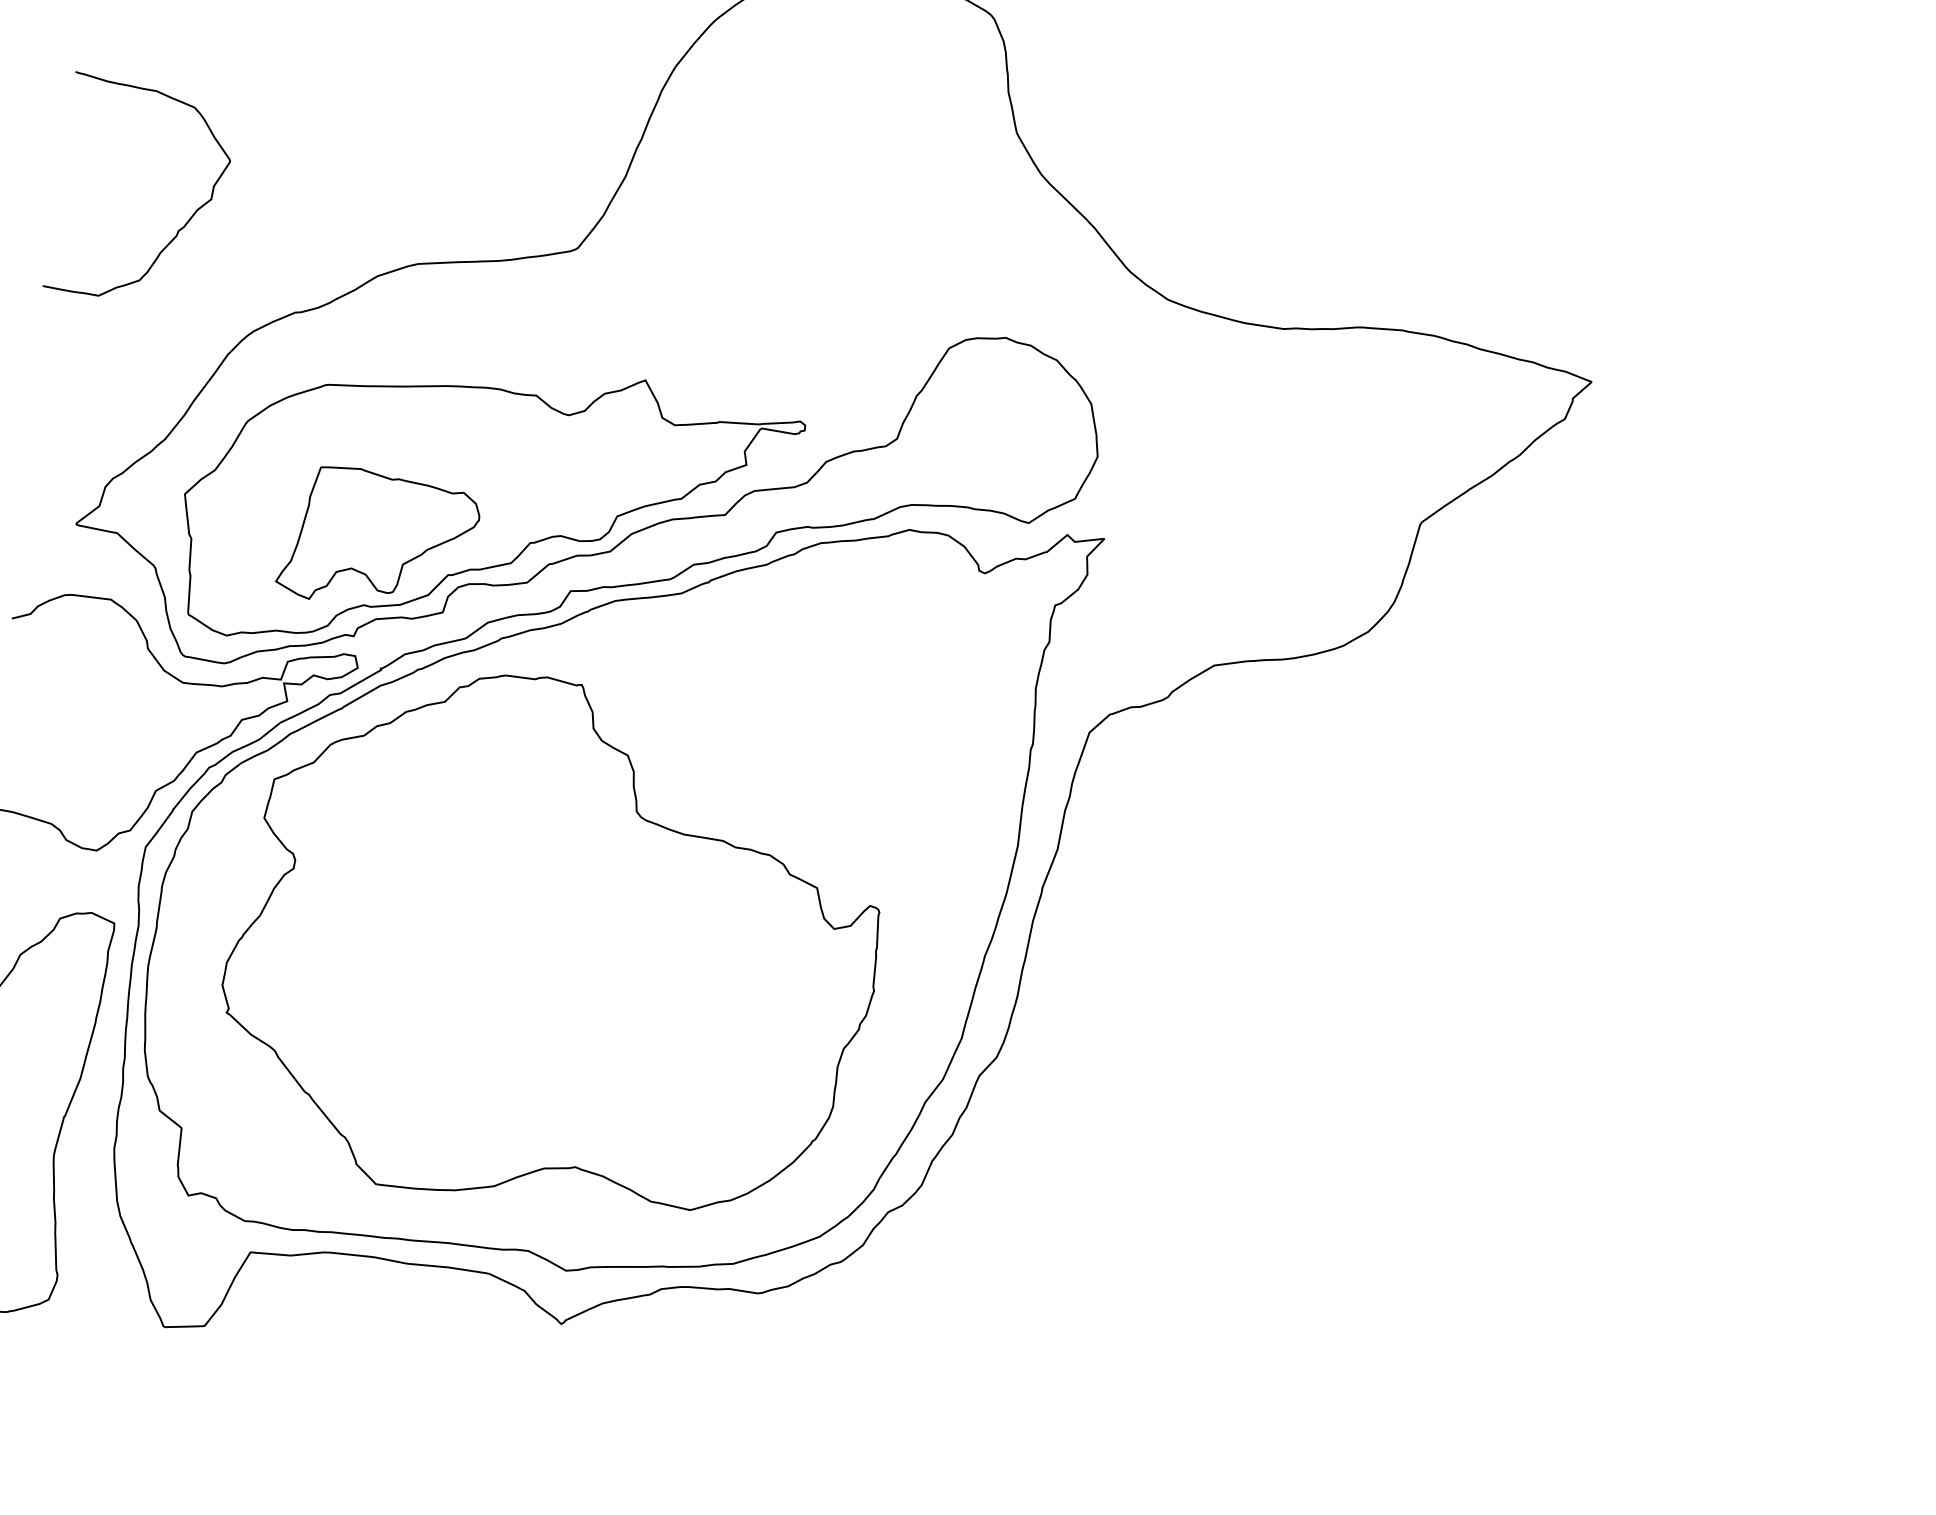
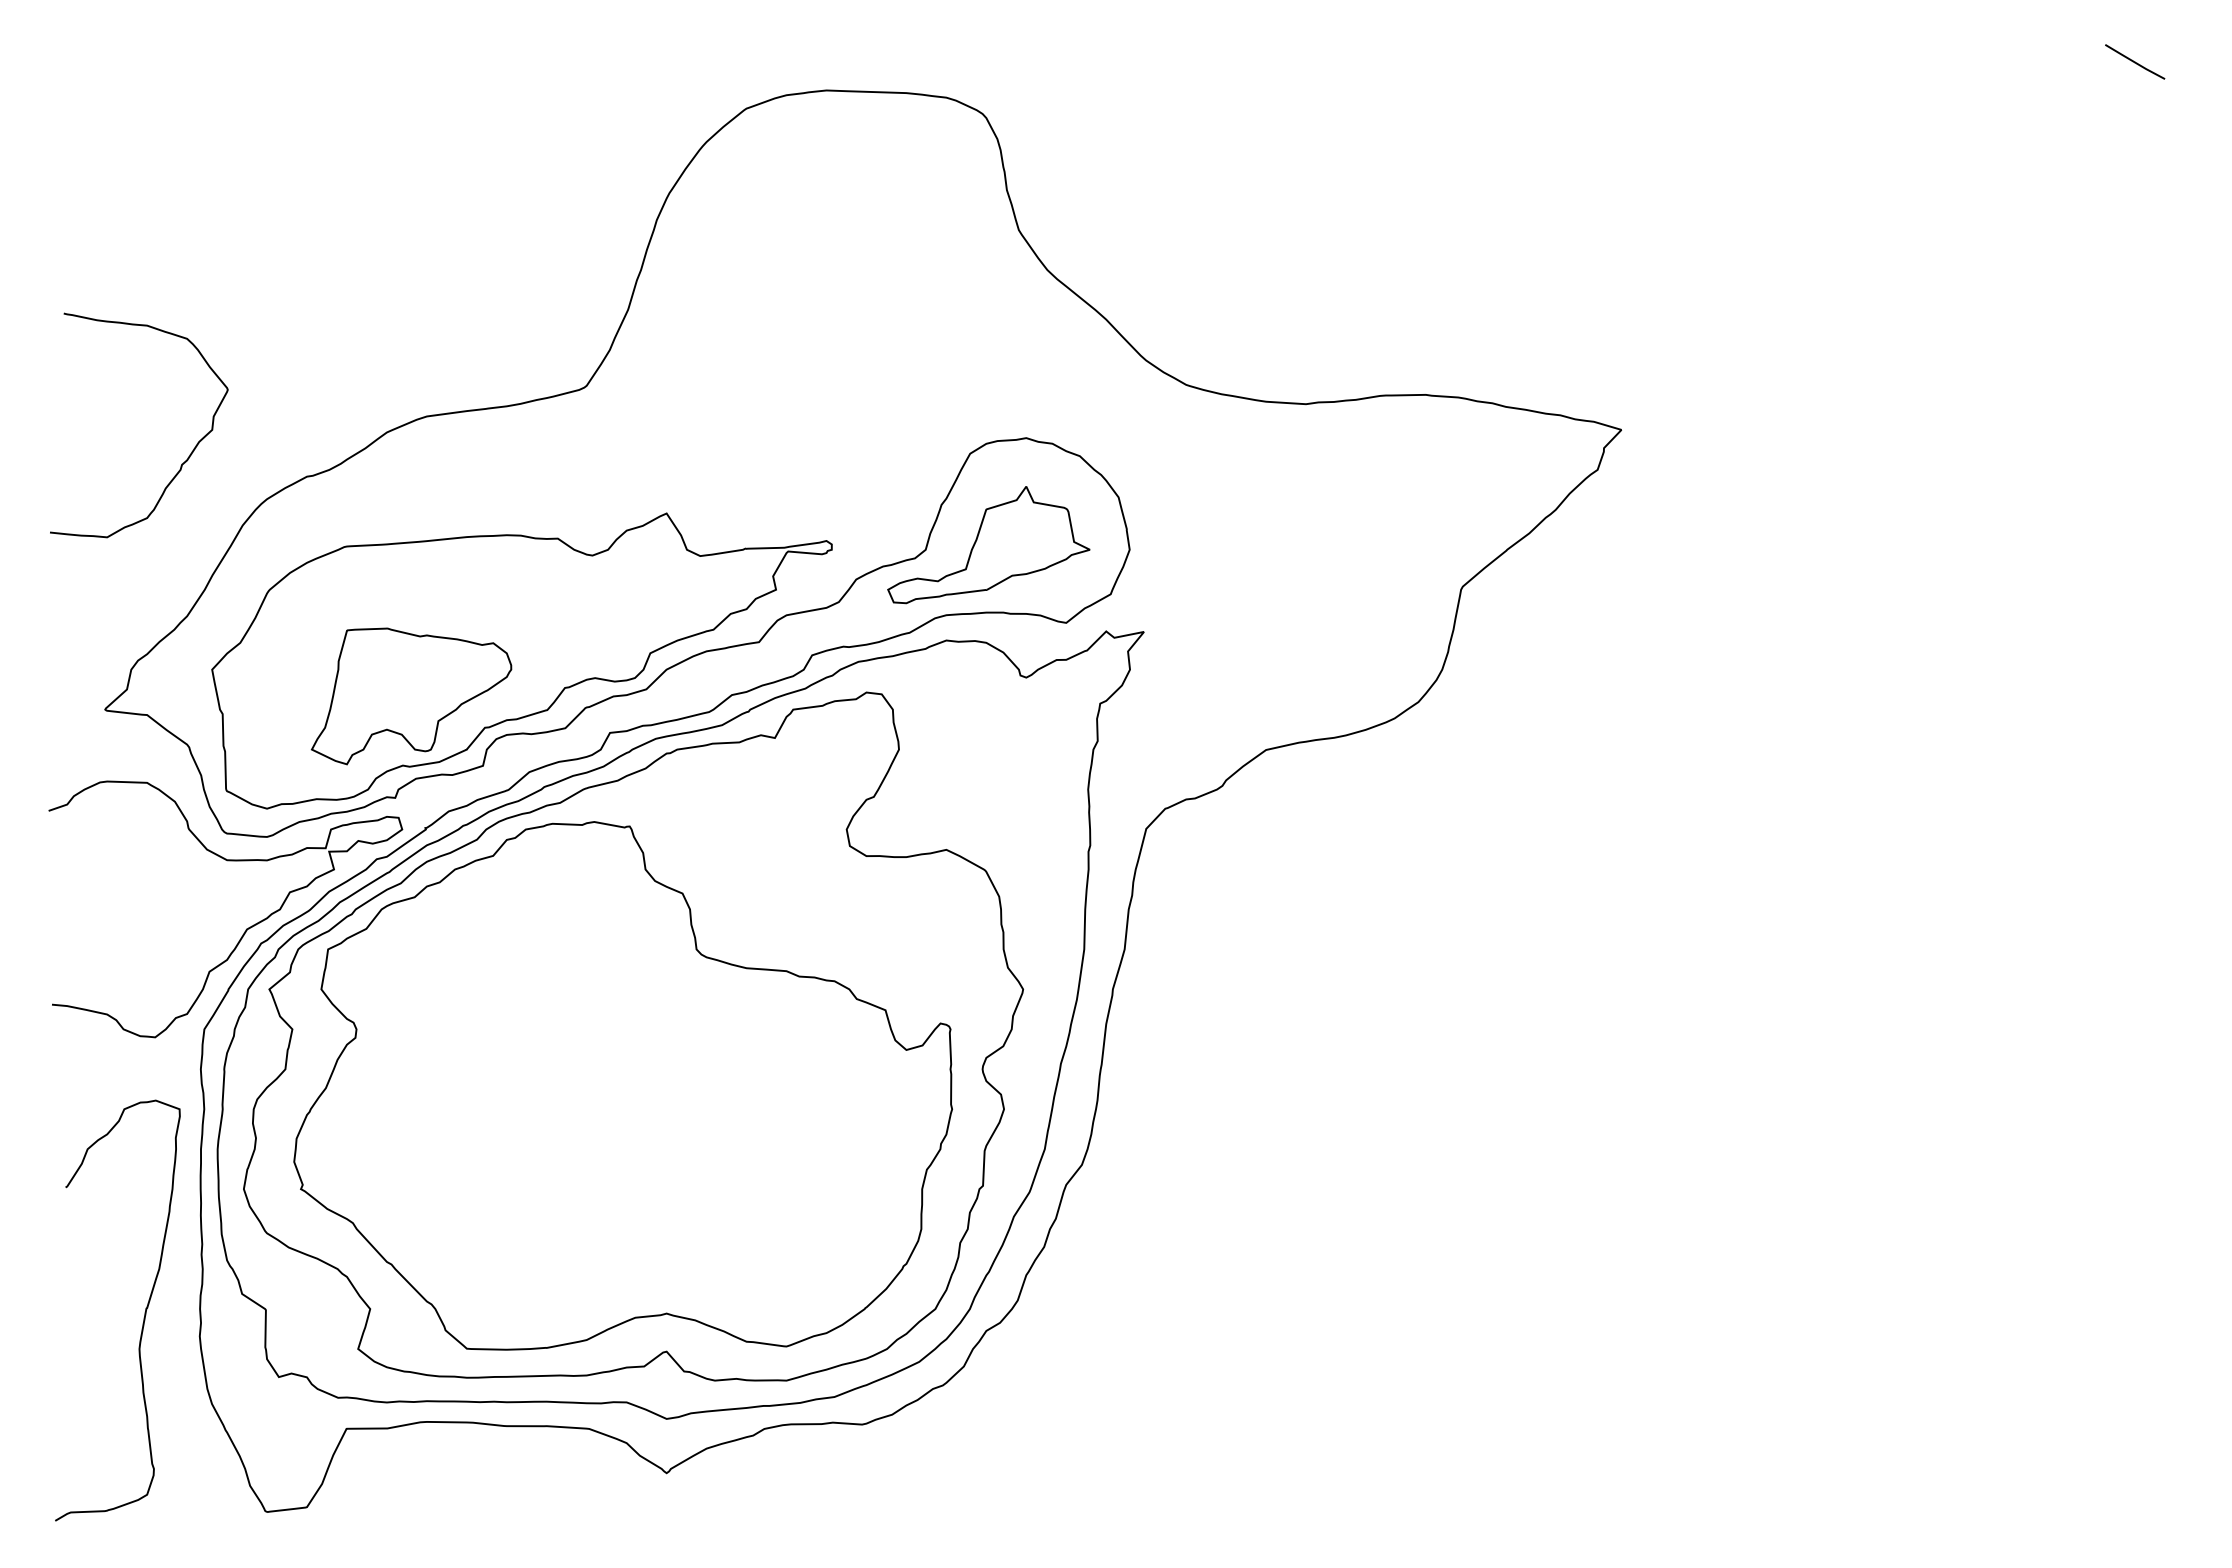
curve: (176, 231) -> (180, 465), moved
part: (959, 440) -> (988, 545), added
part: (567, 891) -> (633, 1036), added

